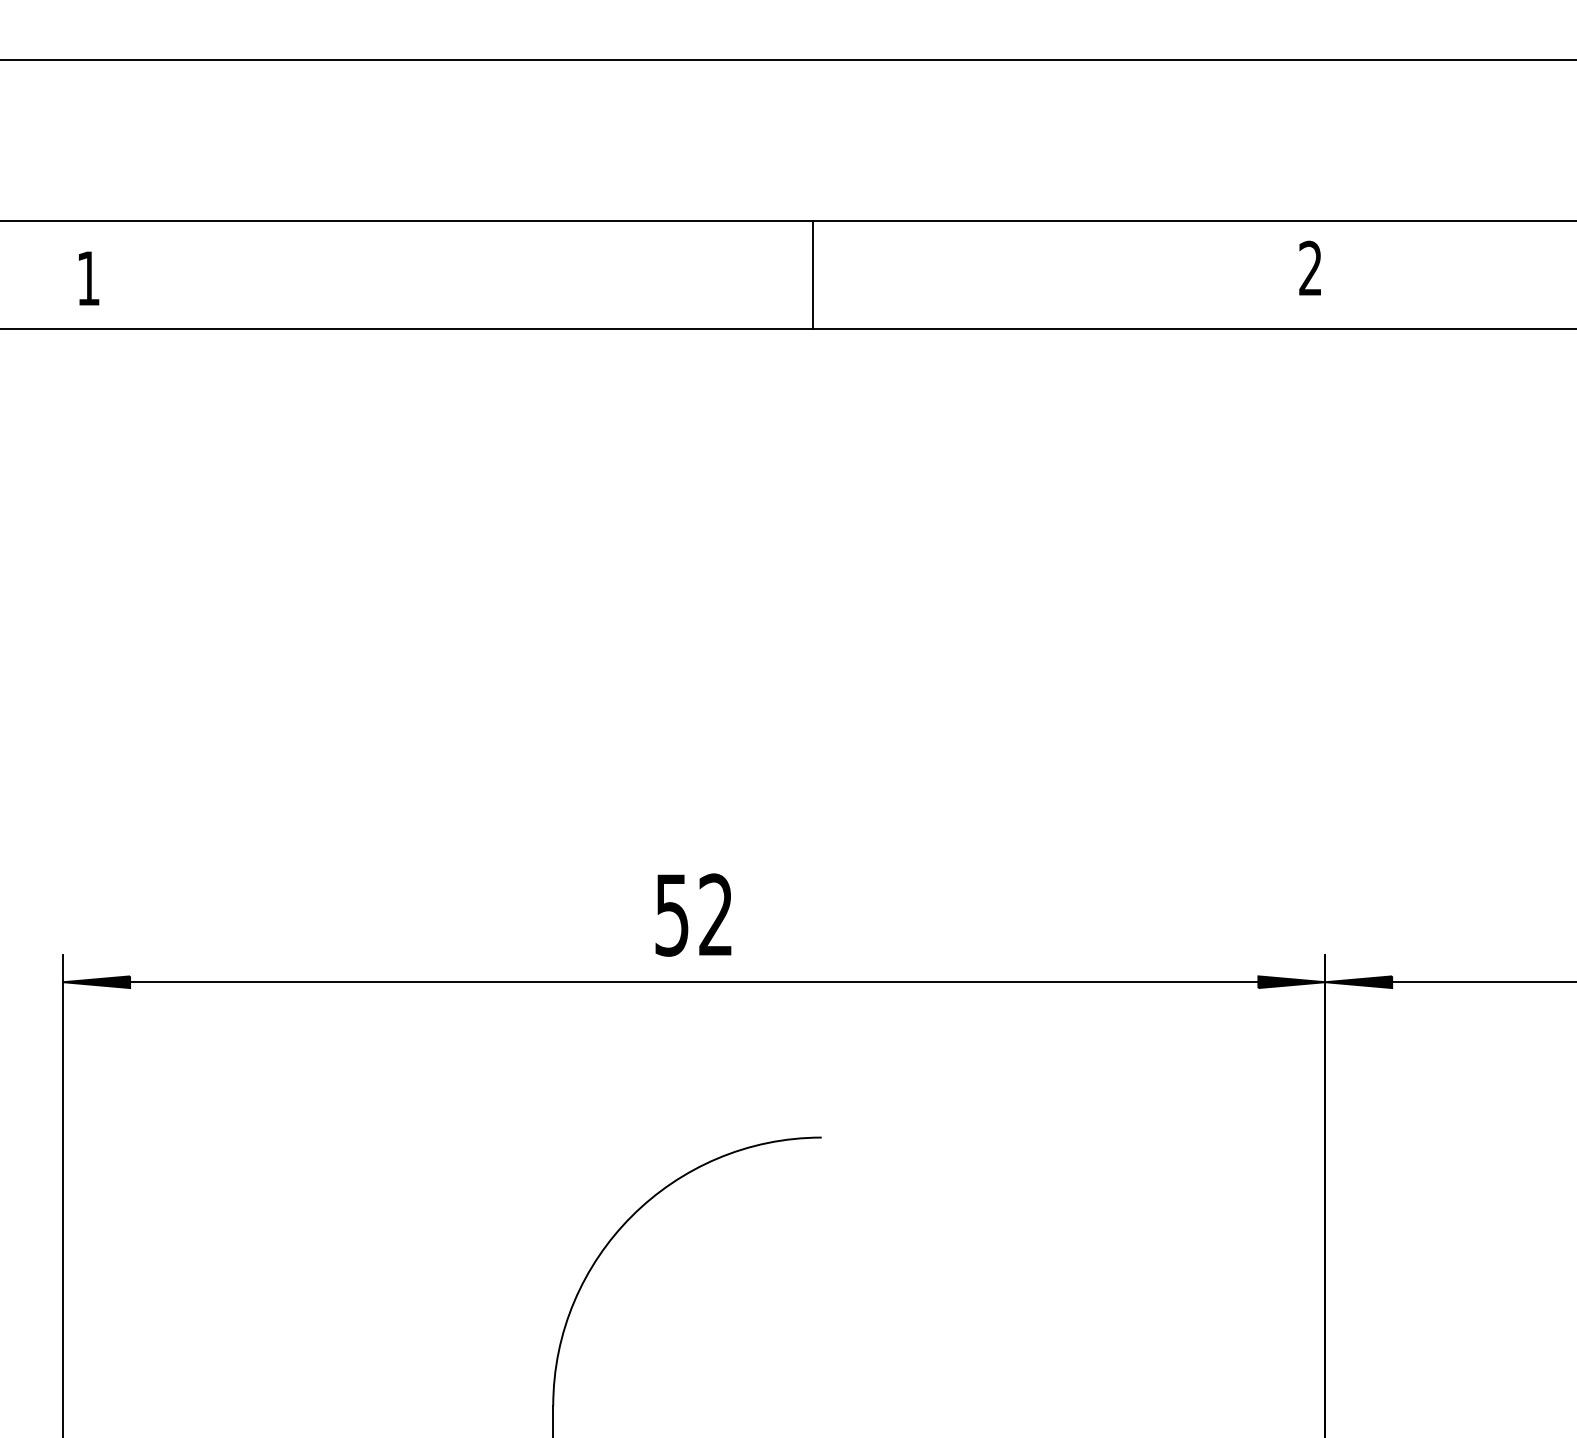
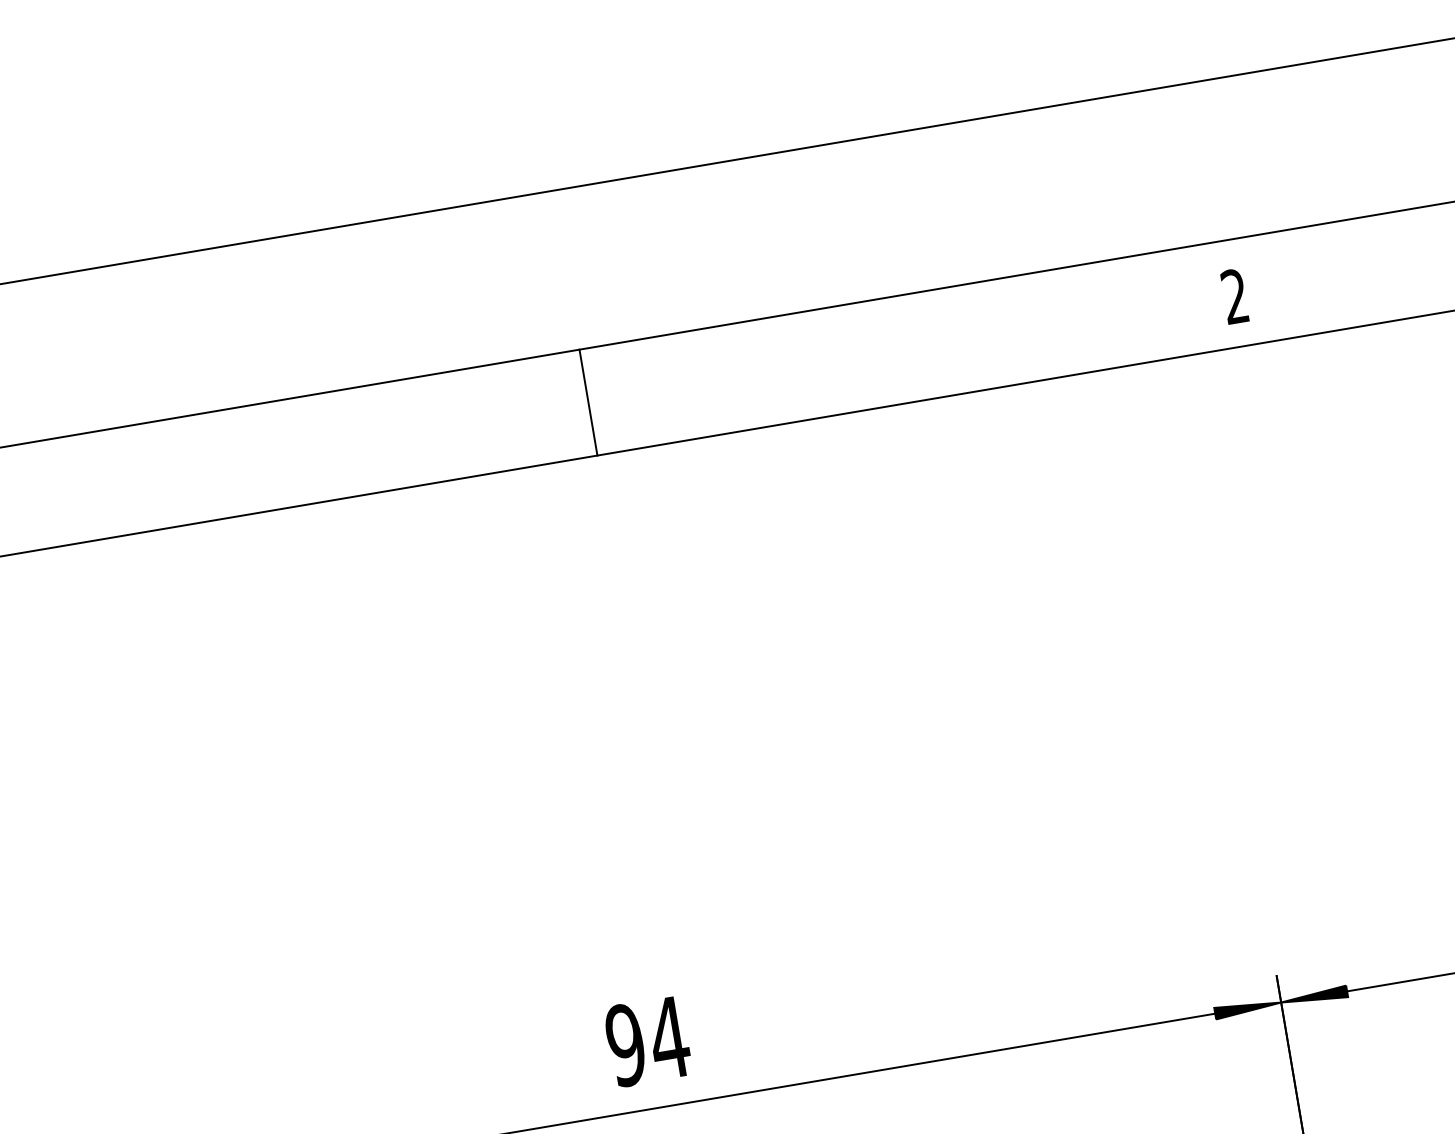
text: (1309, 267) -> (1233, 295), moved
line: (813, 274) -> (588, 401), moved
text: (694, 914) -> (647, 1040), 52 -> 94

